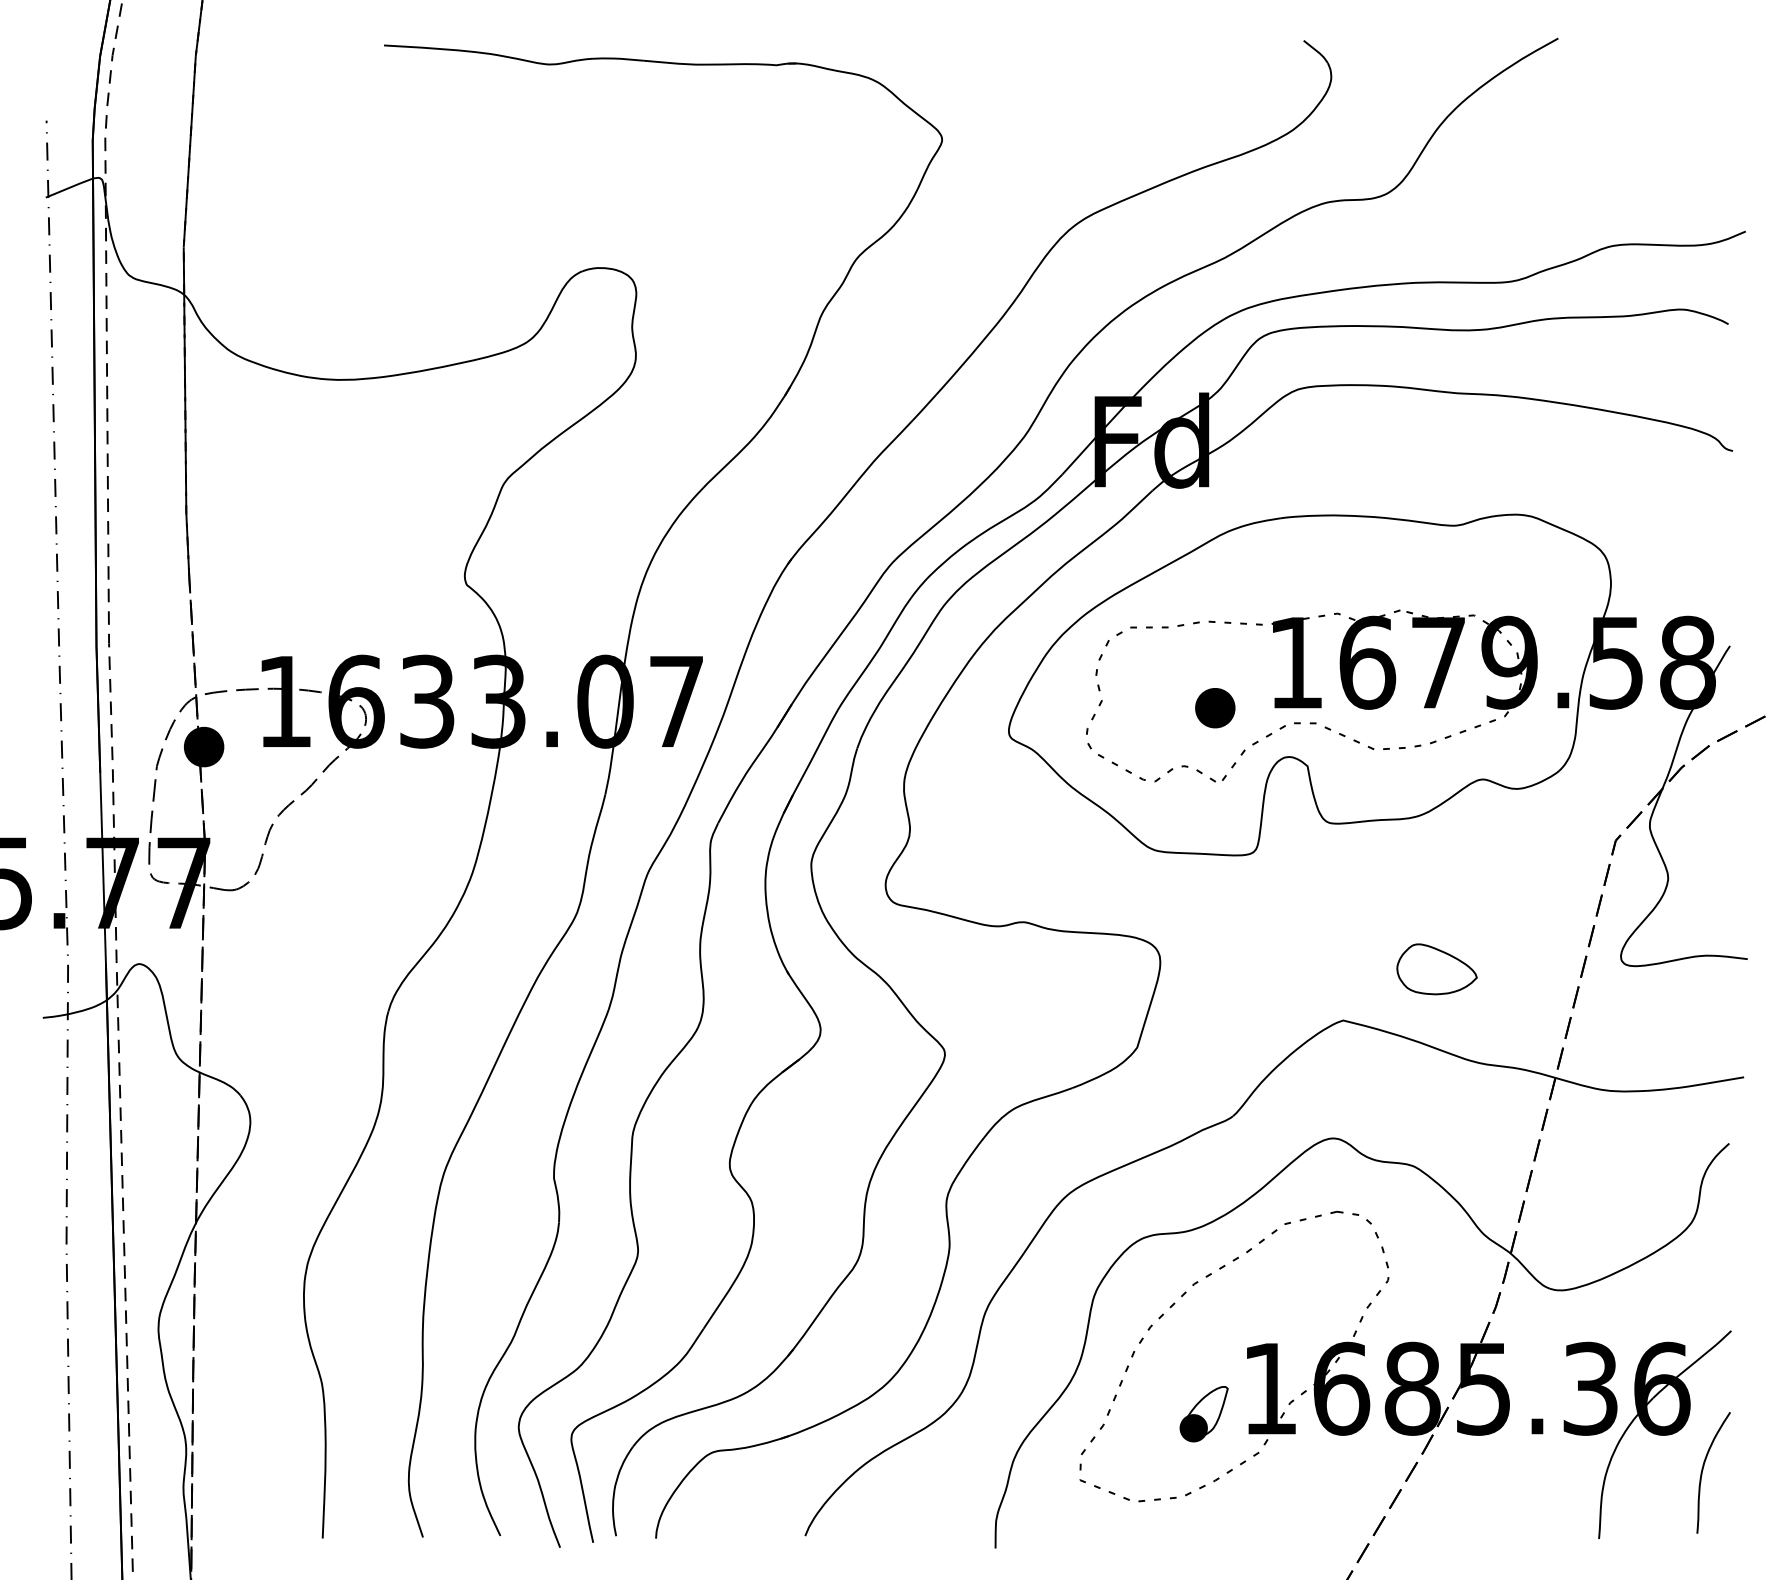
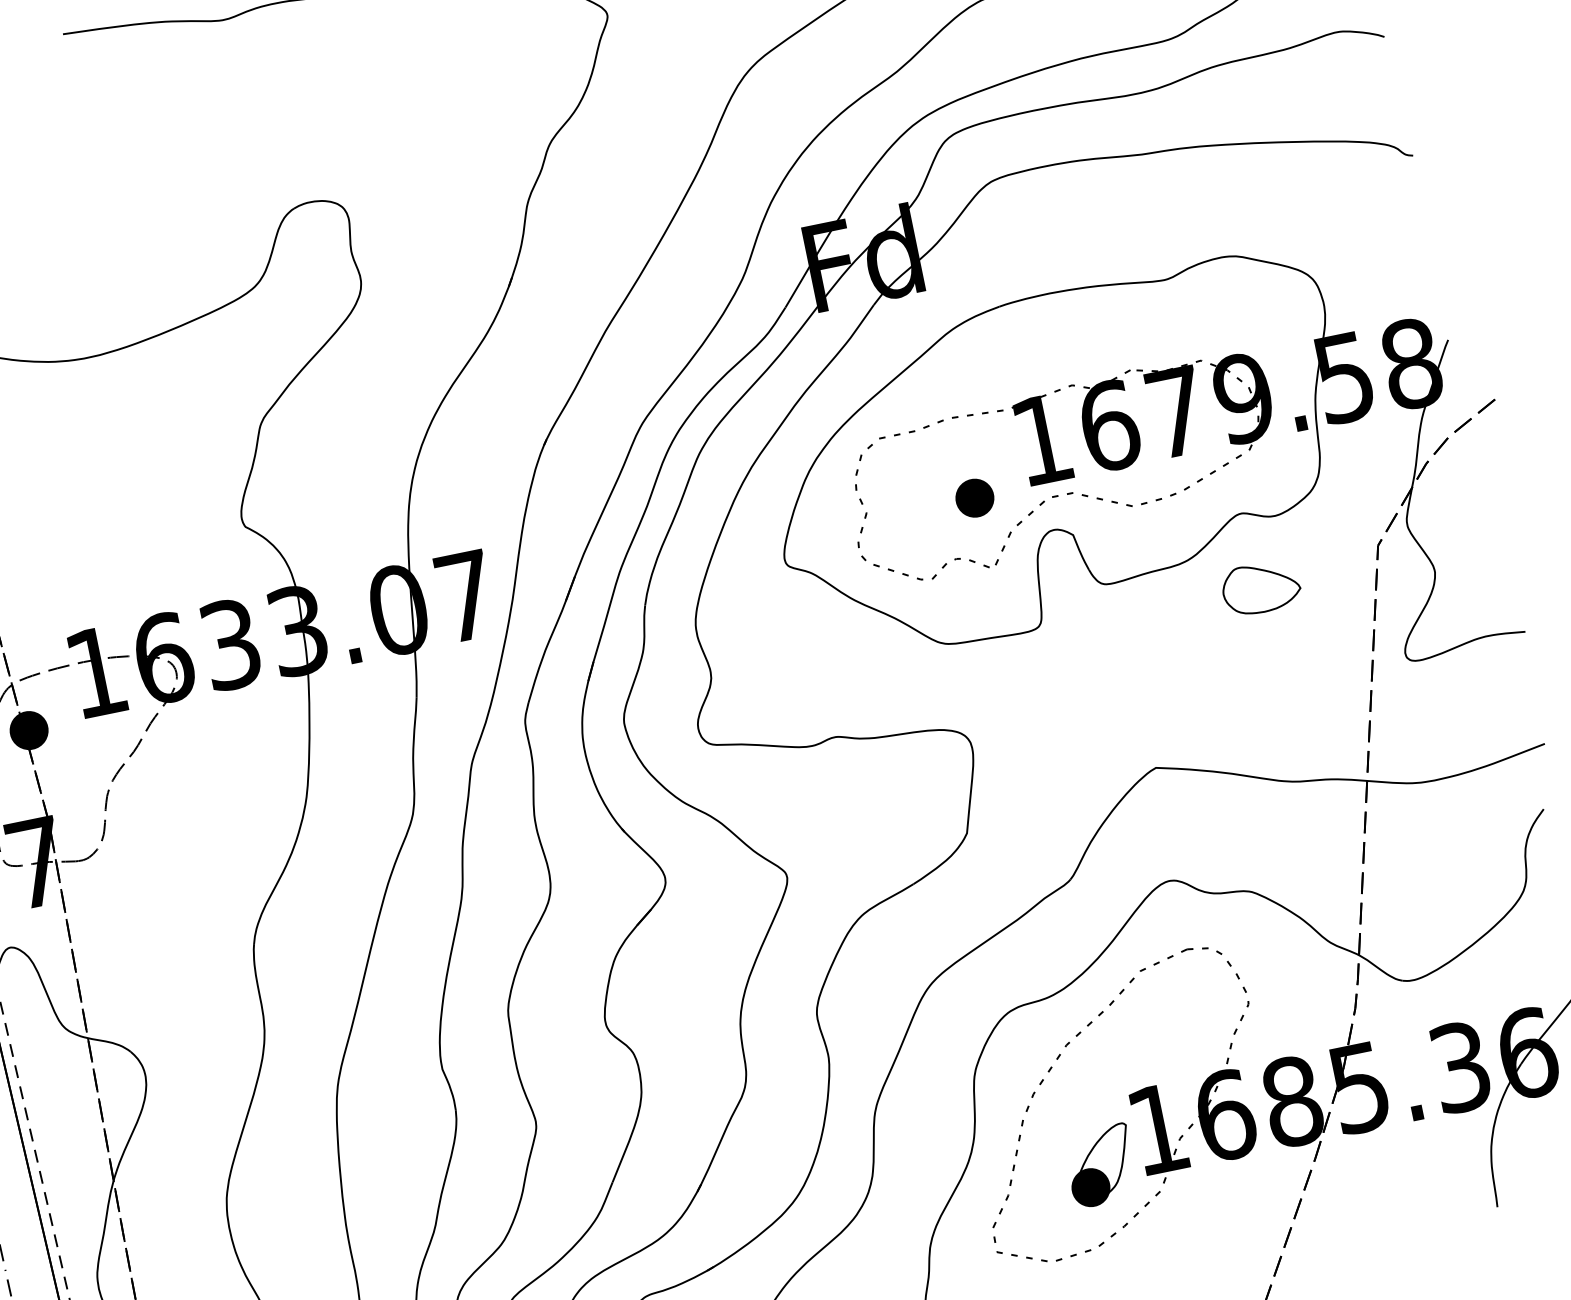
part: (1436, 969) -> (1260, 588), moved
part: (1203, 1414) -> (1100, 1166), size x1.43

